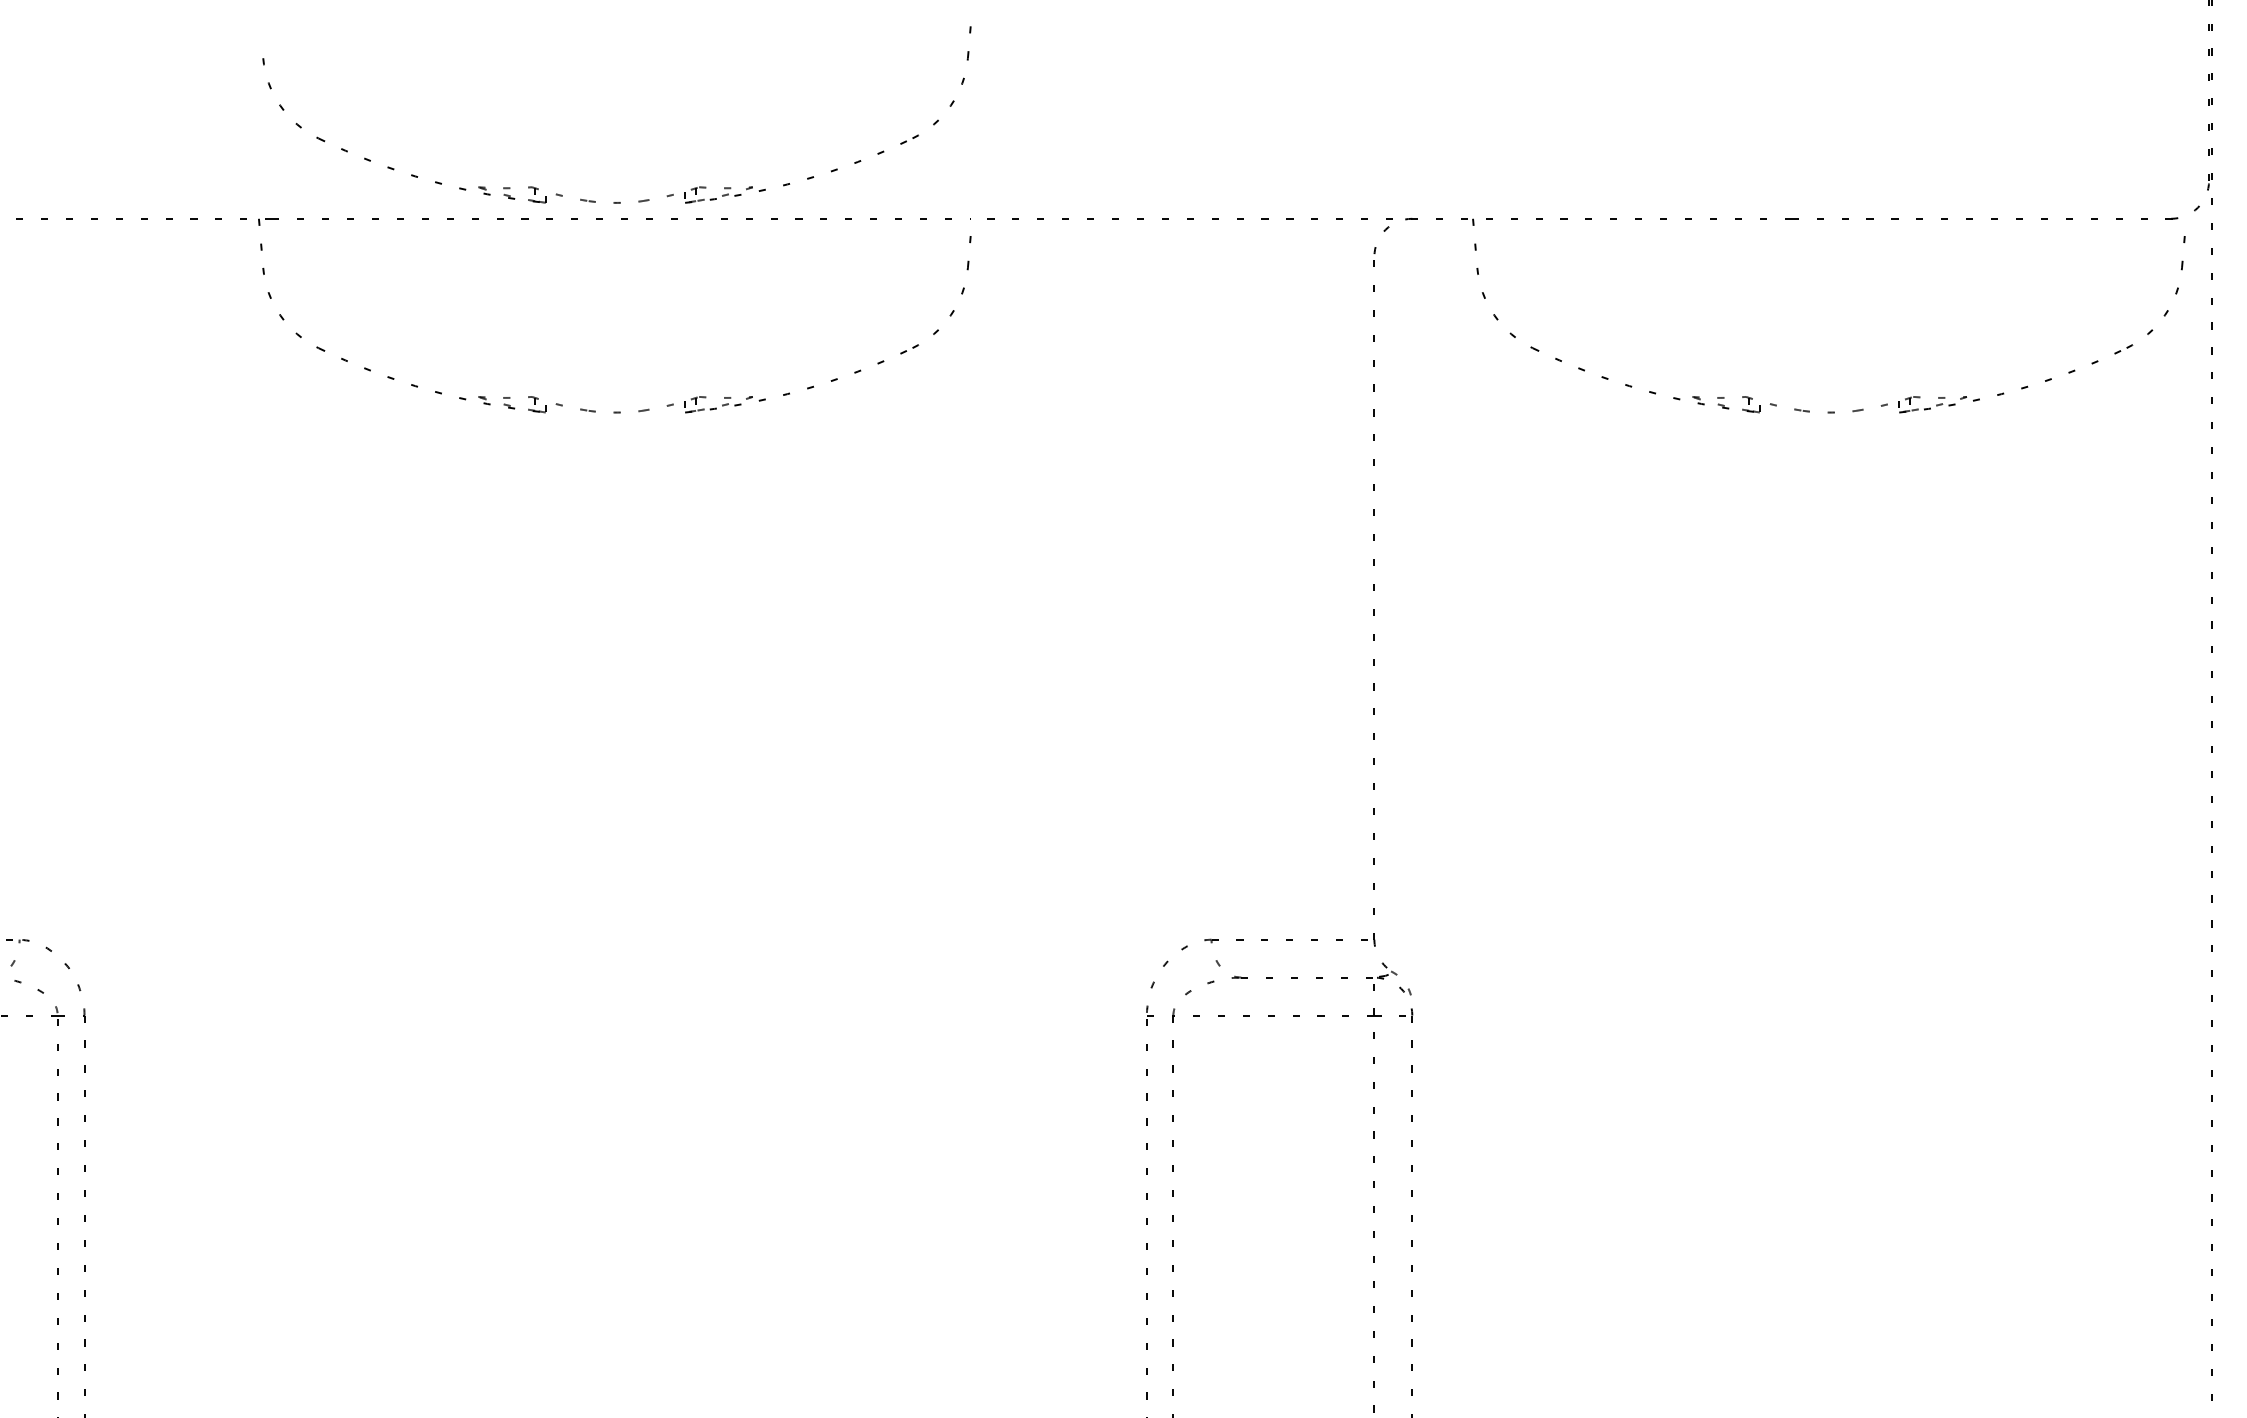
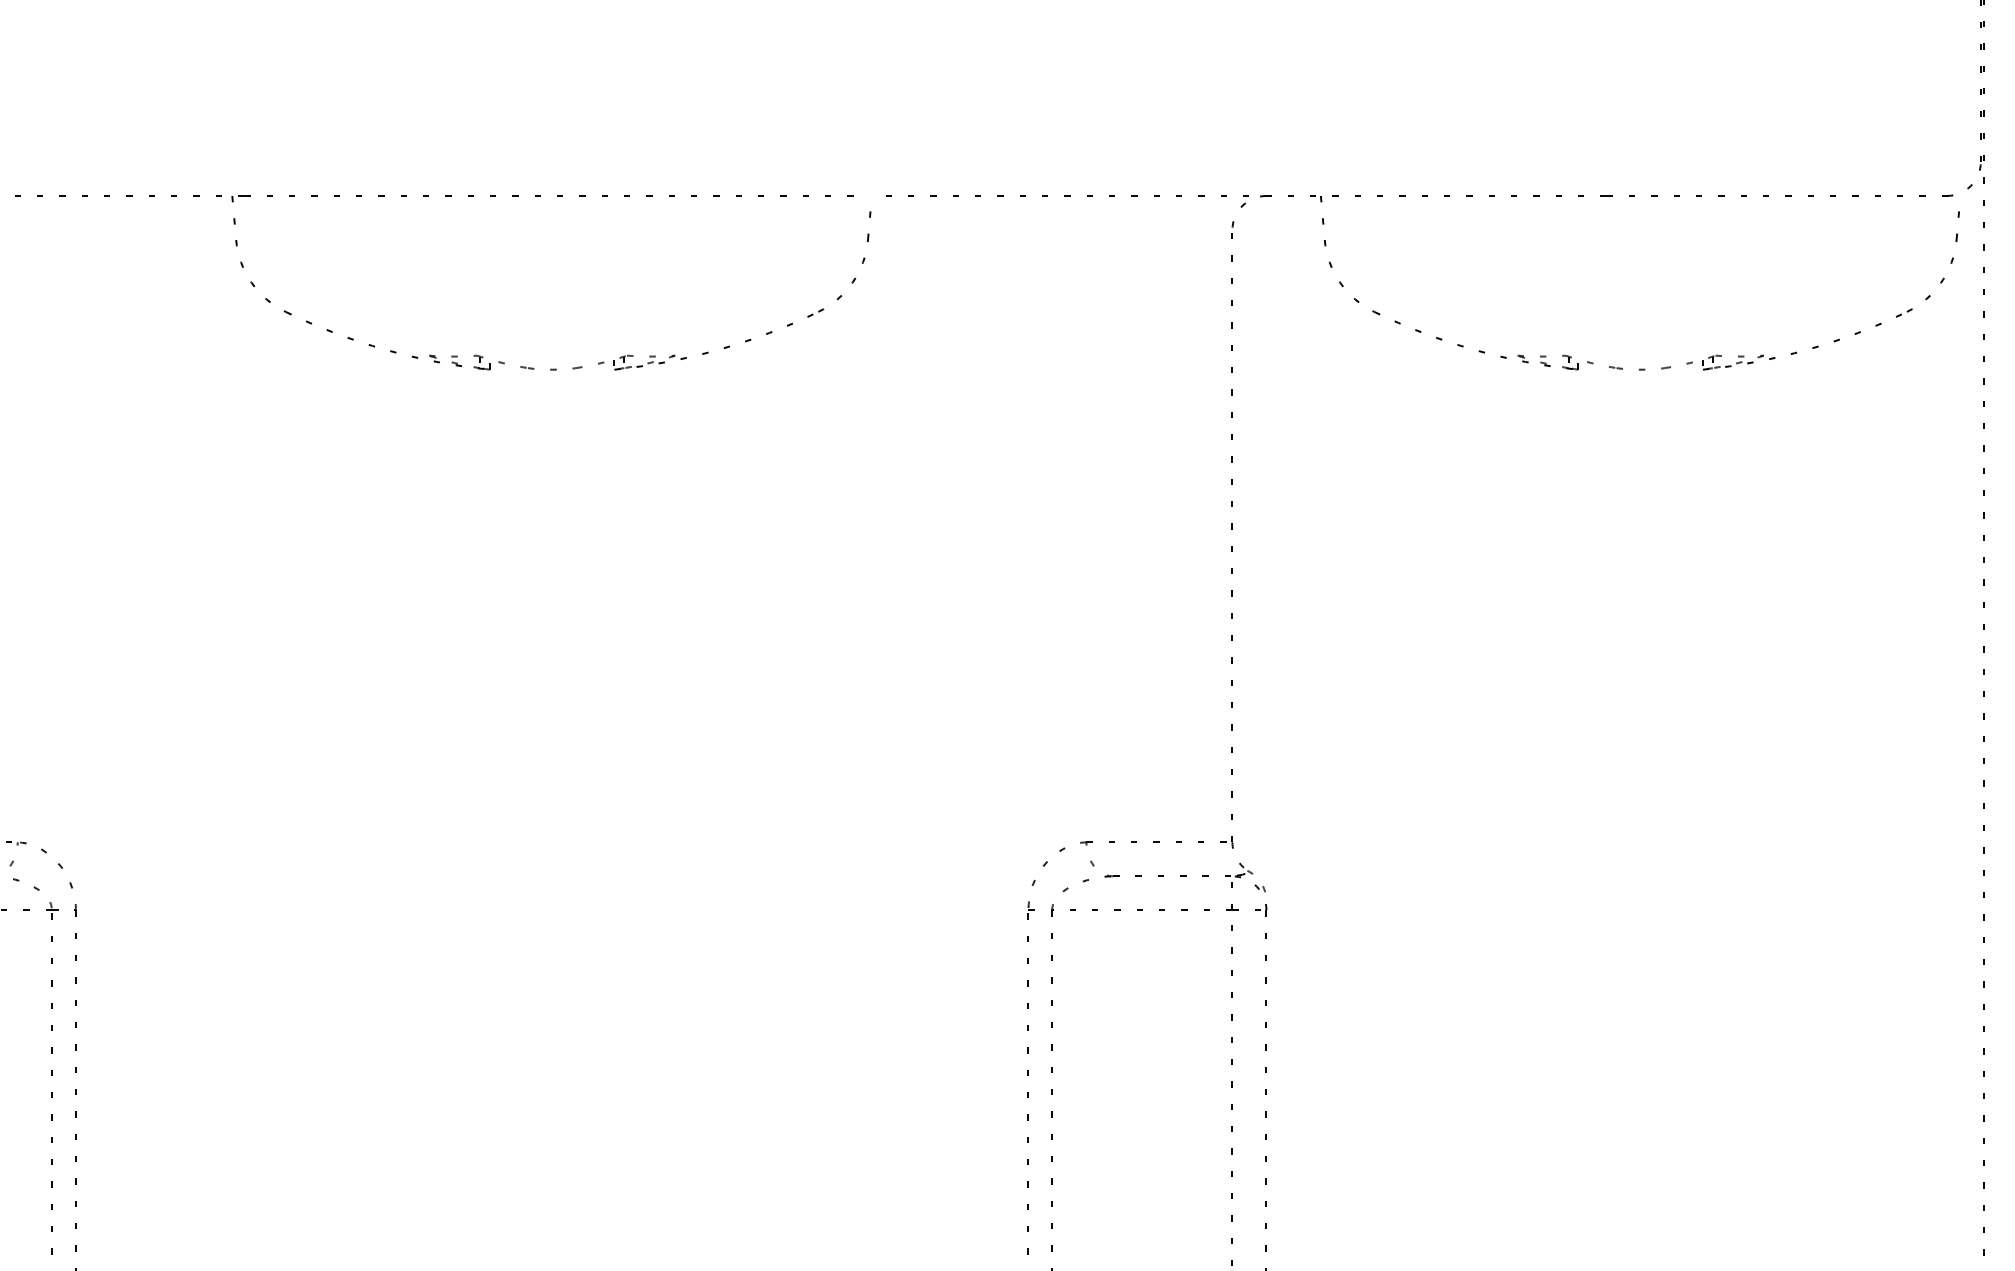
part: (617, 201) -> (553, 180), removed

